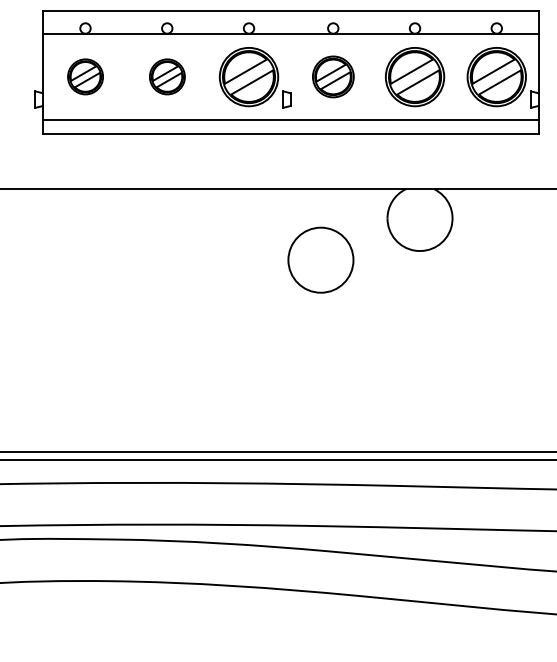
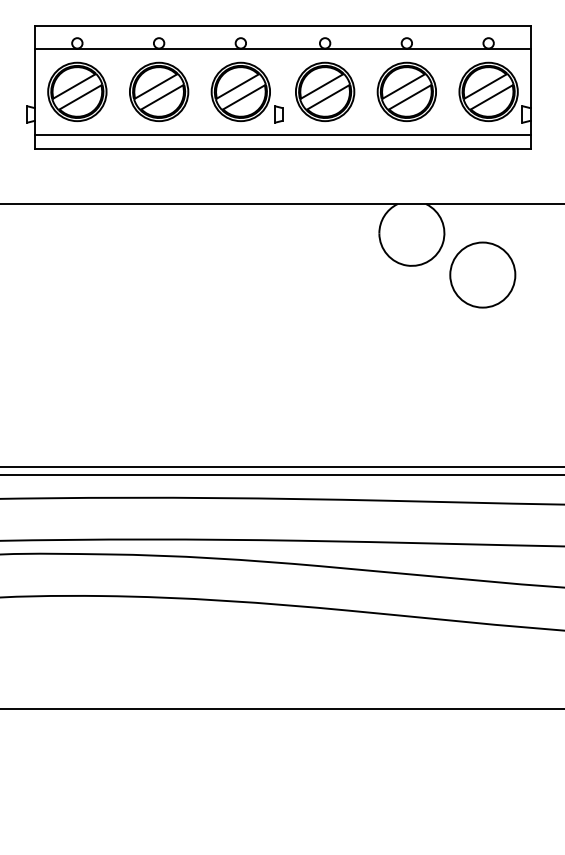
part: (85, 76) -> (77, 91), size x1.67
part: (167, 76) -> (159, 91), size x1.67
part: (333, 76) -> (325, 91), size x1.43
circle: (320, 259) -> (482, 274), moved

